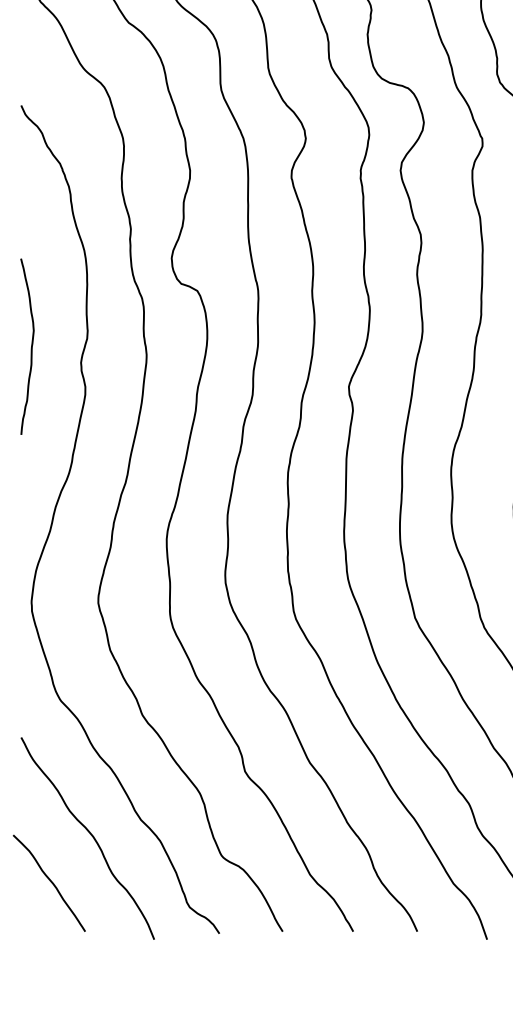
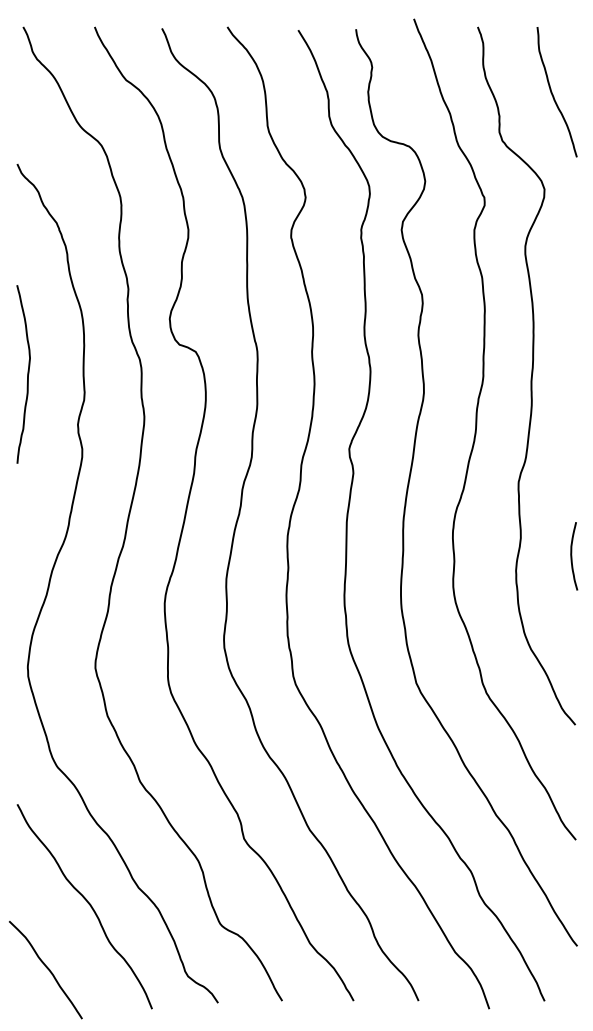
curve: (31, 346) -> (27, 374), moved
curve: (50, 881) -> (46, 968), moved

